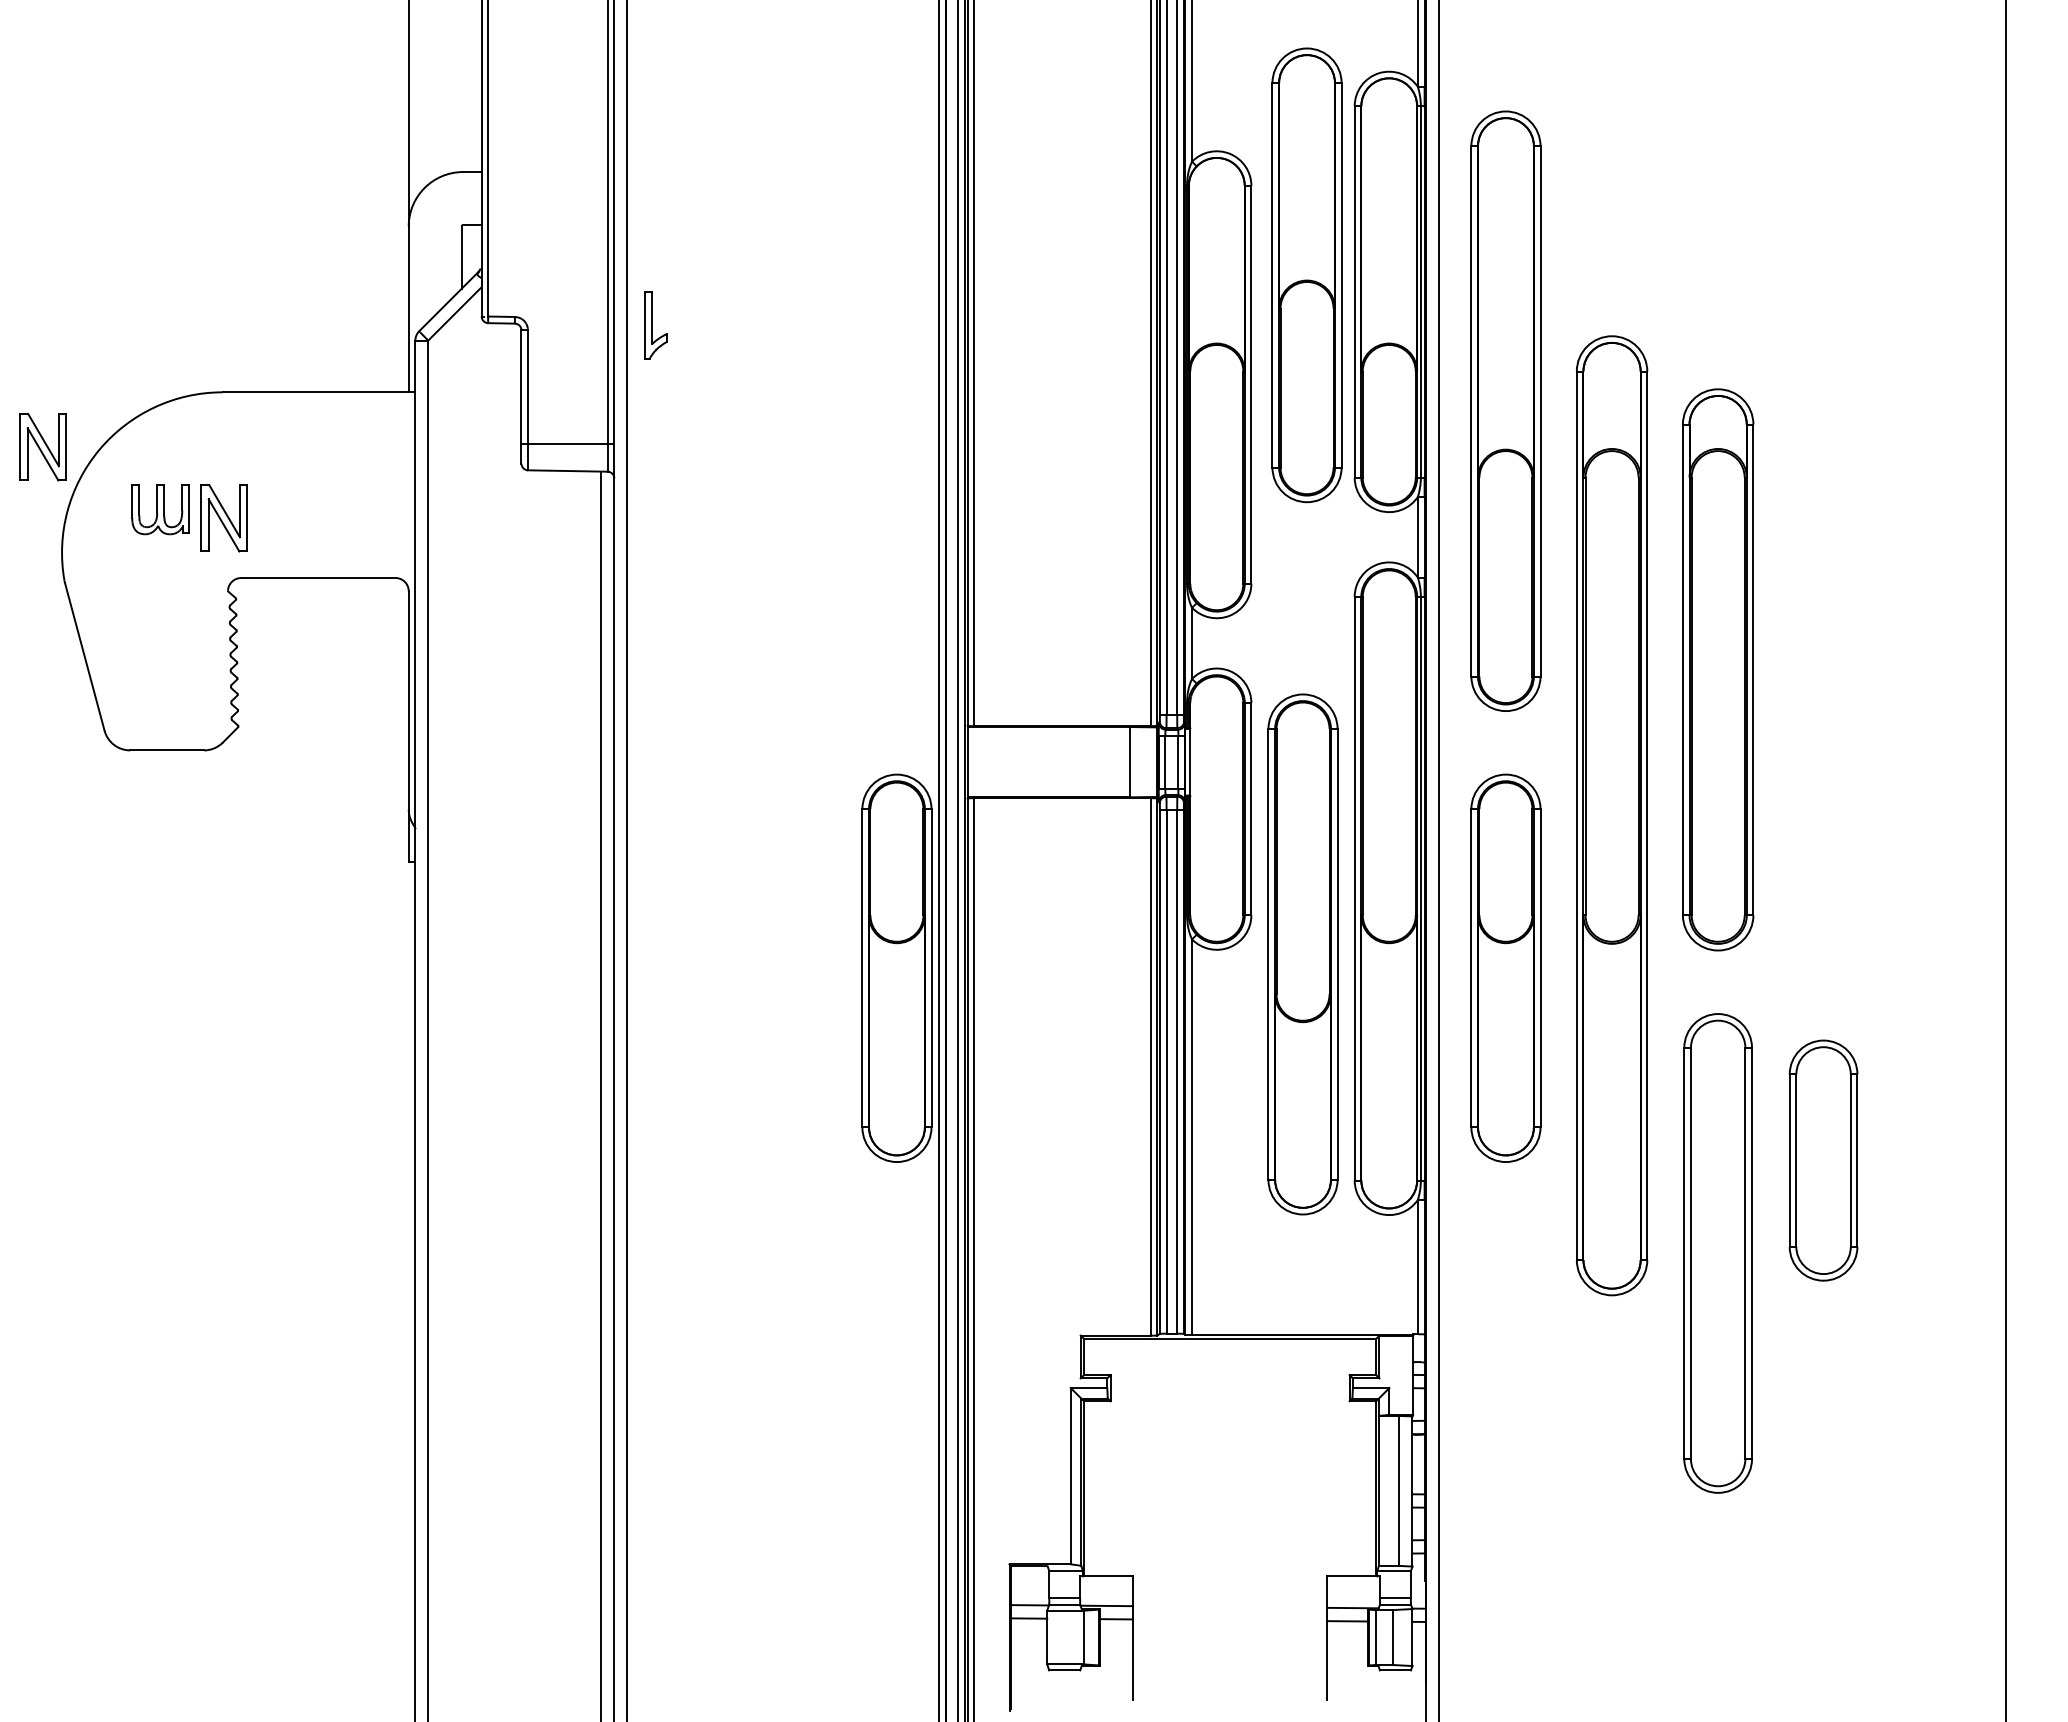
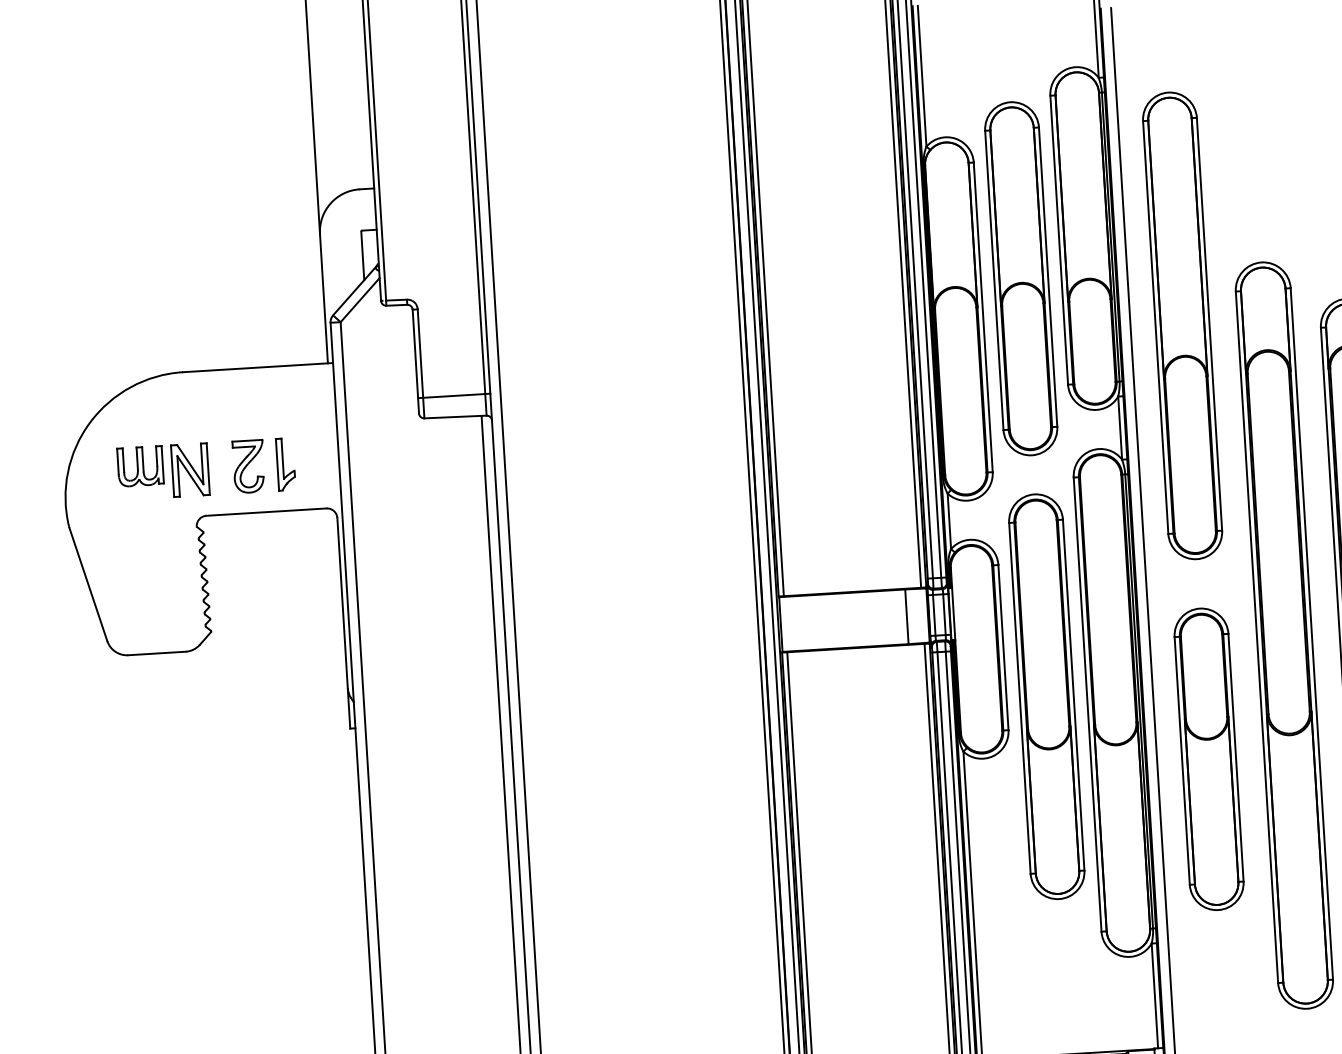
part: (1306, 275) -> (1020, 278), moved
part: (655, 325) -> (285, 464), moved
part: (42, 447) -> (45, 423), removed
part: (299, 518) -> (248, 466), added
part: (1302, 954) -> (1046, 696), moved
part: (896, 967) -> (734, 787), removed

